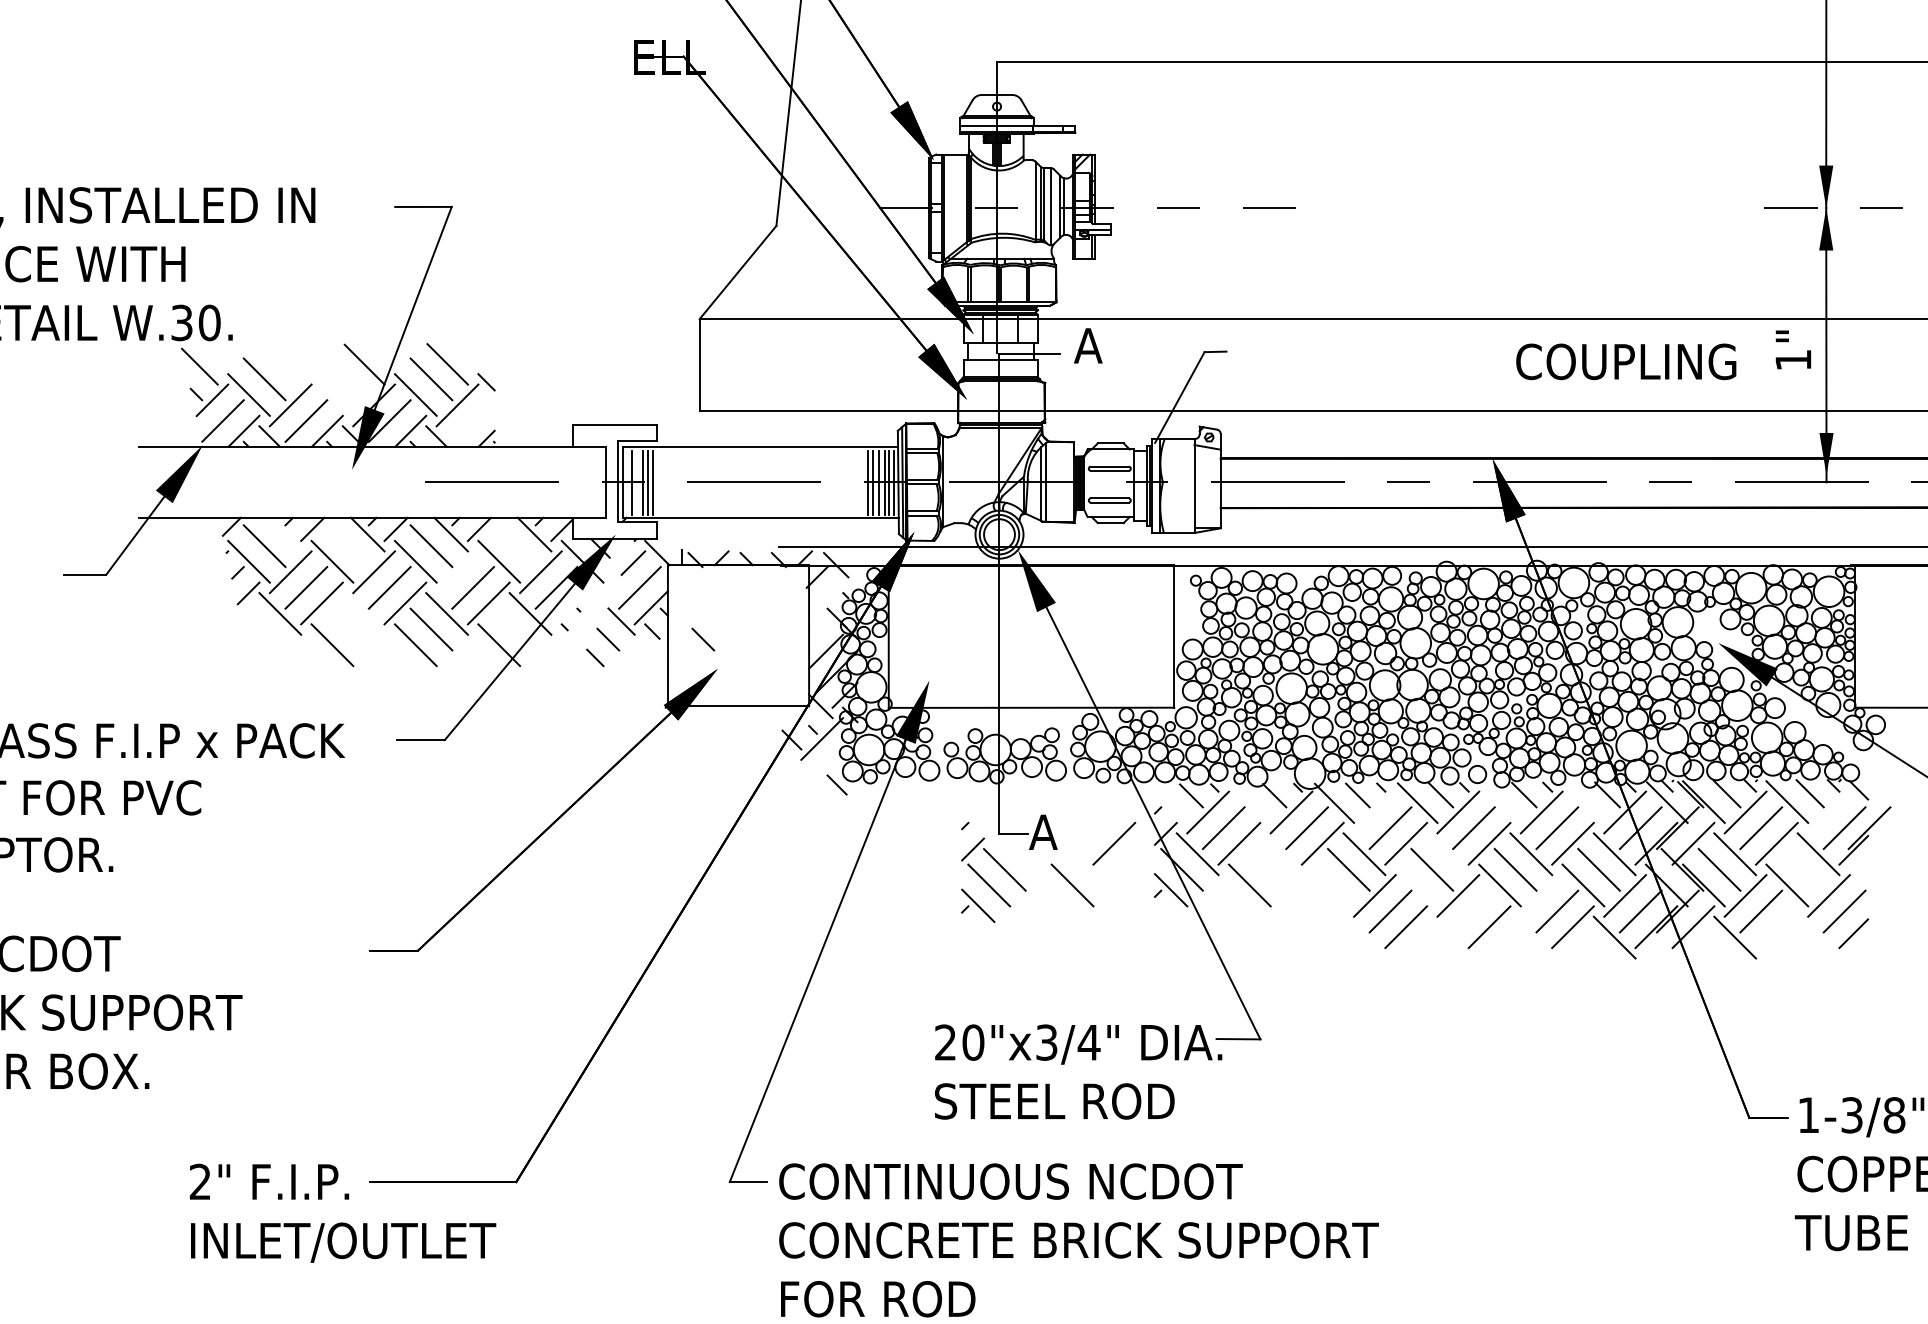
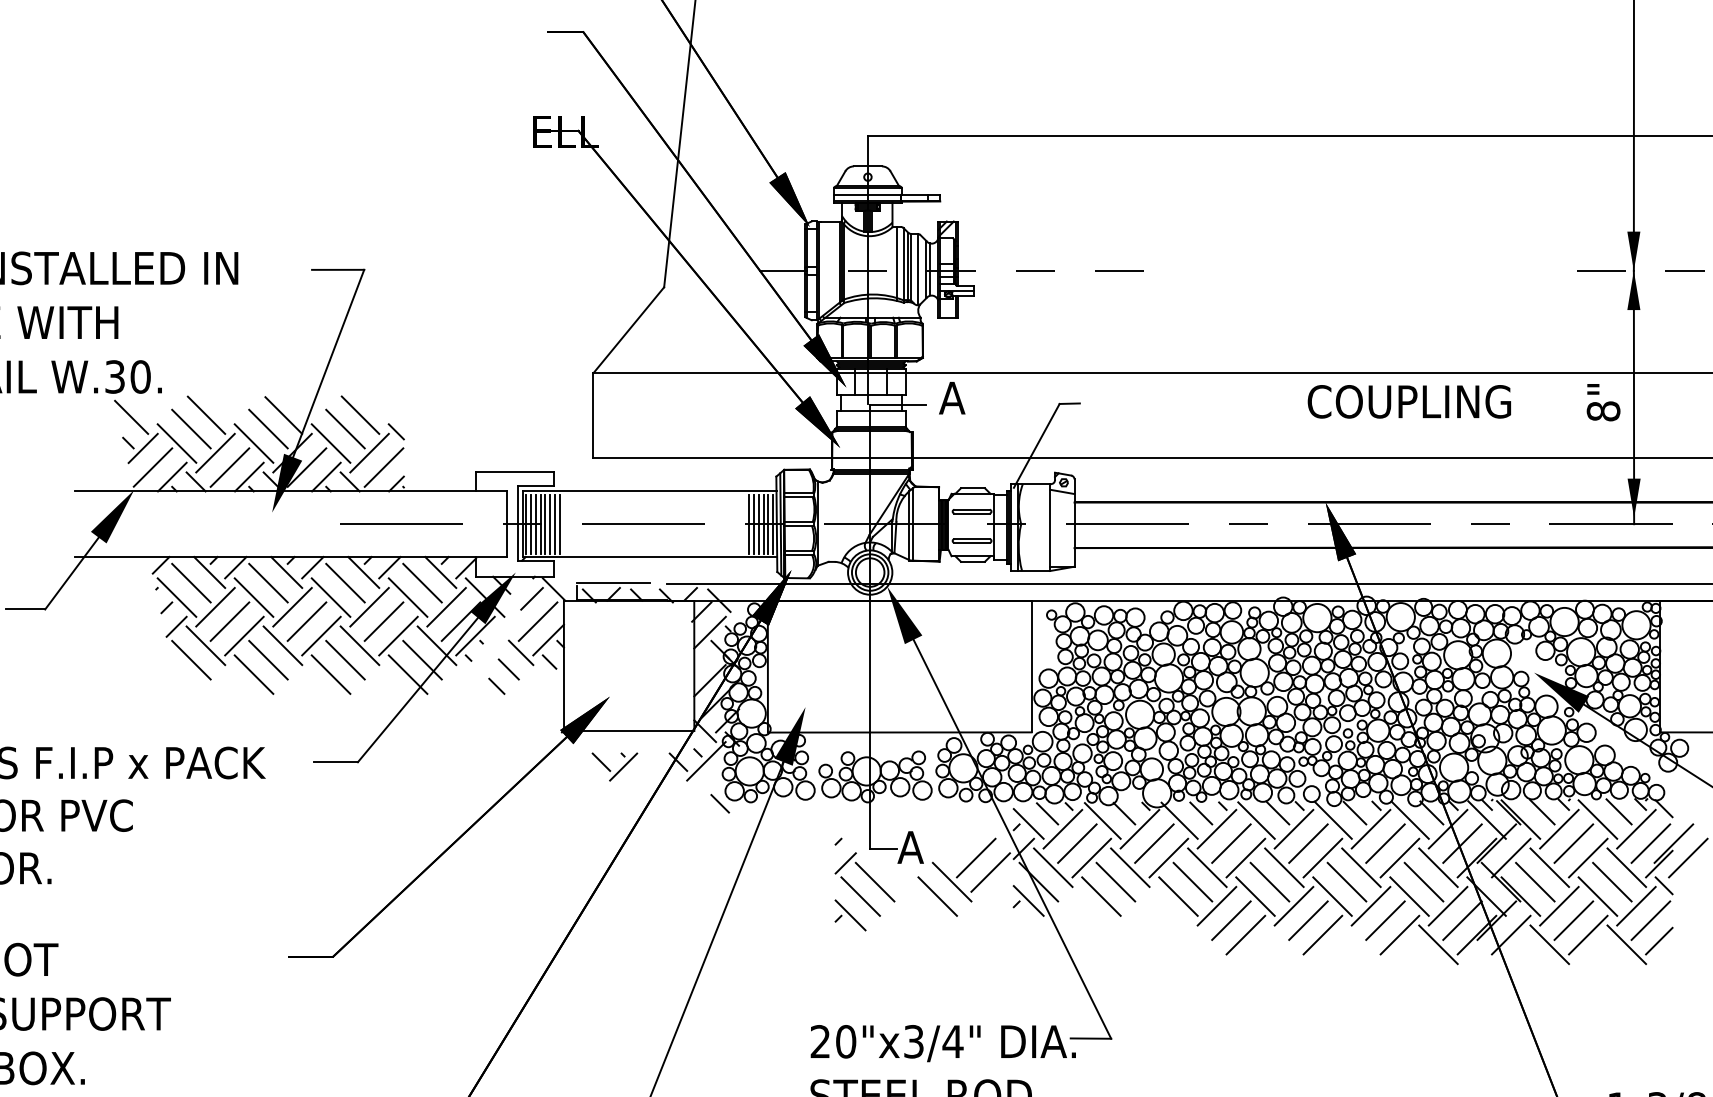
line: (1028, 200) -> (896, 263), added
text: (1793, 359) -> (1603, 410), 1" -> 8"
text: (1626, 361) -> (1409, 401), moved
line: (280, 364) -> (206, 415), added
line: (347, 379) -> (267, 429), added
line: (332, 394) -> (254, 443), added
line: (473, 420) -> (384, 467), added
line: (626, 482) -> (525, 524), added
line: (637, 482) -> (535, 524), added
line: (658, 482) -> (555, 524), added
line: (663, 482) -> (559, 524), added
line: (284, 534) -> (209, 572), added
line: (721, 545) -> (613, 582), added
line: (347, 546) -> (267, 583), added
line: (514, 546) -> (422, 583), added
line: (457, 572) -> (369, 607), added
line: (826, 599) -> (710, 632), added
line: (572, 603) -> (475, 636), added
line: (363, 613) -> (282, 645), added
line: (264, 629) -> (191, 660), added
line: (347, 629) -> (267, 660), added
line: (514, 629) -> (422, 660), added
line: (703, 639) -> (596, 669), removed
part: (723, 744) -> (615, 766), added
line: (1500, 802) -> (1332, 819), added
line: (1583, 802) -> (1409, 819), added
line: (1250, 803) -> (1102, 820), added
line: (1171, 806) -> (1029, 823), added
line: (1374, 812) -> (1216, 829), added
line: (1828, 812) -> (1635, 829), added
line: (1885, 843) -> (1688, 857), added
line: (1280, 854) -> (1129, 867), added
line: (1447, 854) -> (1284, 867), added
line: (1129, 859) -> (990, 872), added
line: (1088, 869) -> (952, 881), added
line: (1265, 869) -> (1115, 881), added
line: (1802, 869) -> (1611, 881), added
line: (1858, 873) -> (1663, 885), added
line: (1333, 885) -> (1178, 896), added
line: (1416, 885) -> (1255, 896), added
line: (1541, 895) -> (1370, 905), added
line: (1473, 911) -> (1308, 920), added
line: (1776, 927) -> (1587, 935), added
line: (1818, 937) -> (1626, 944), added

